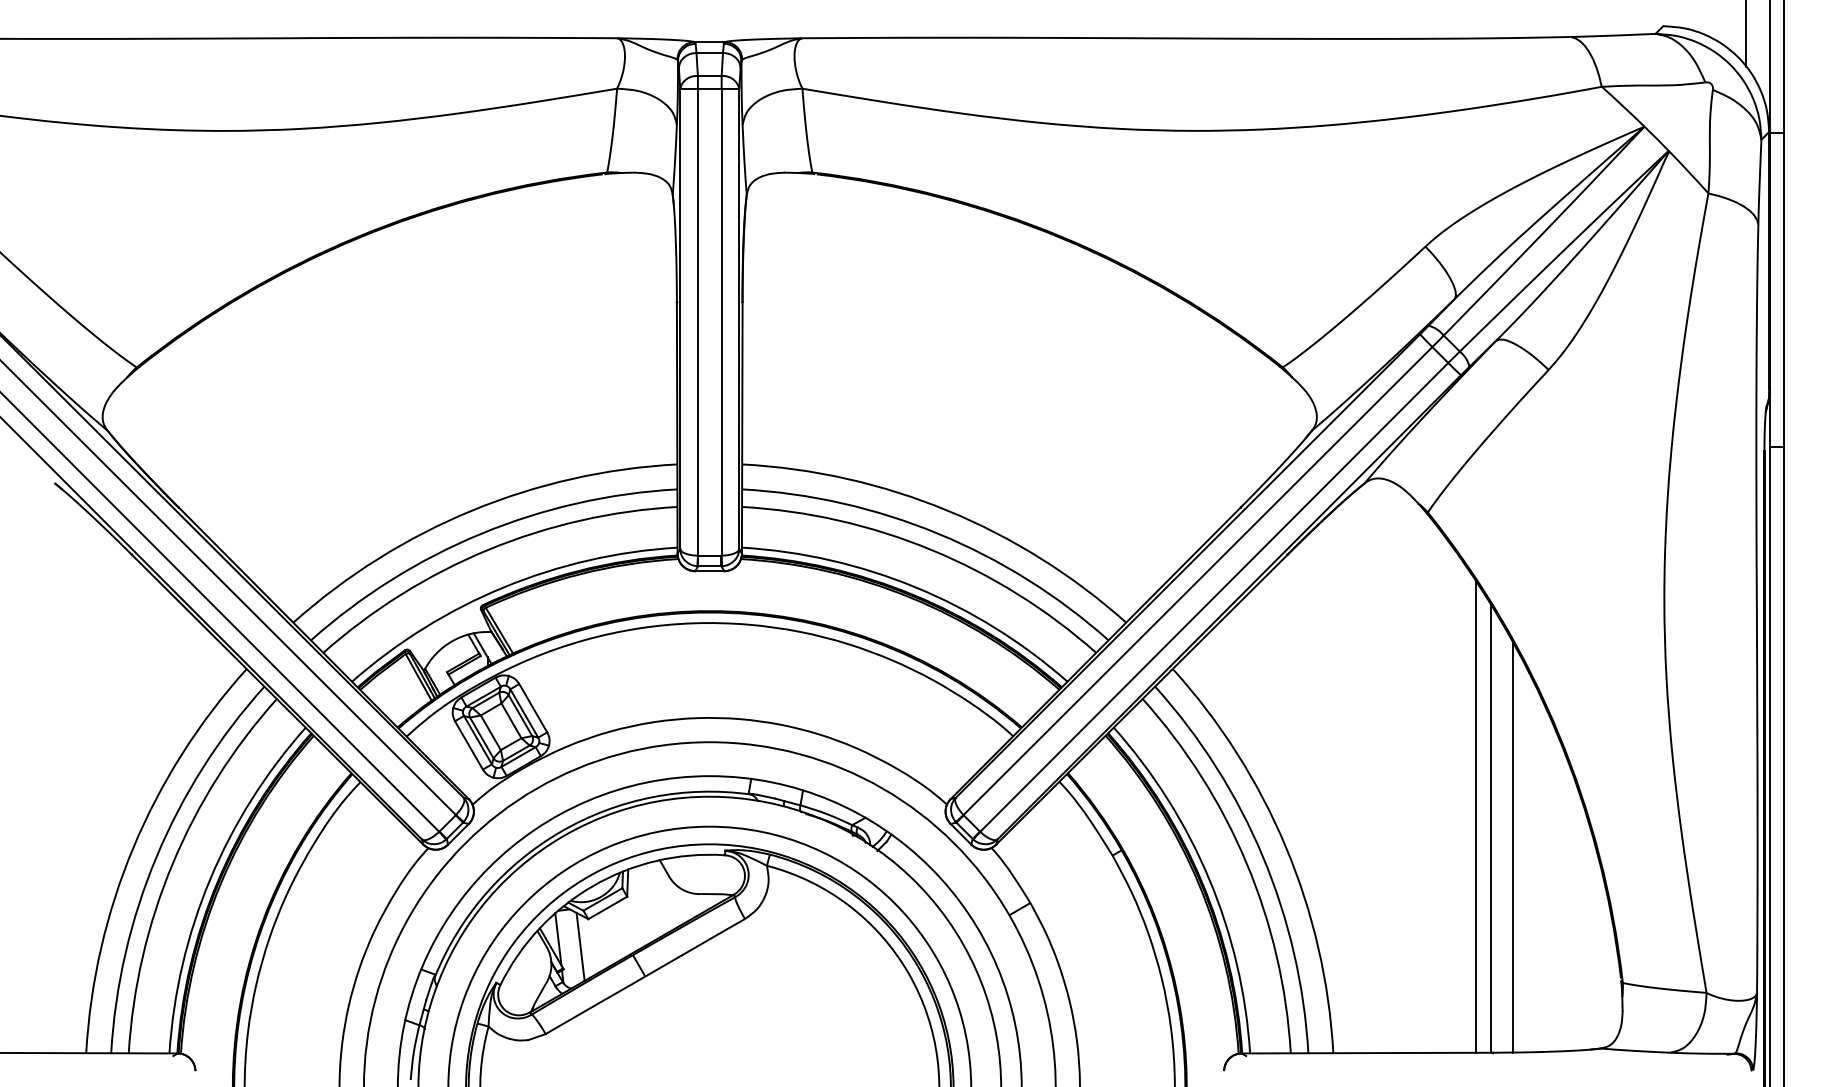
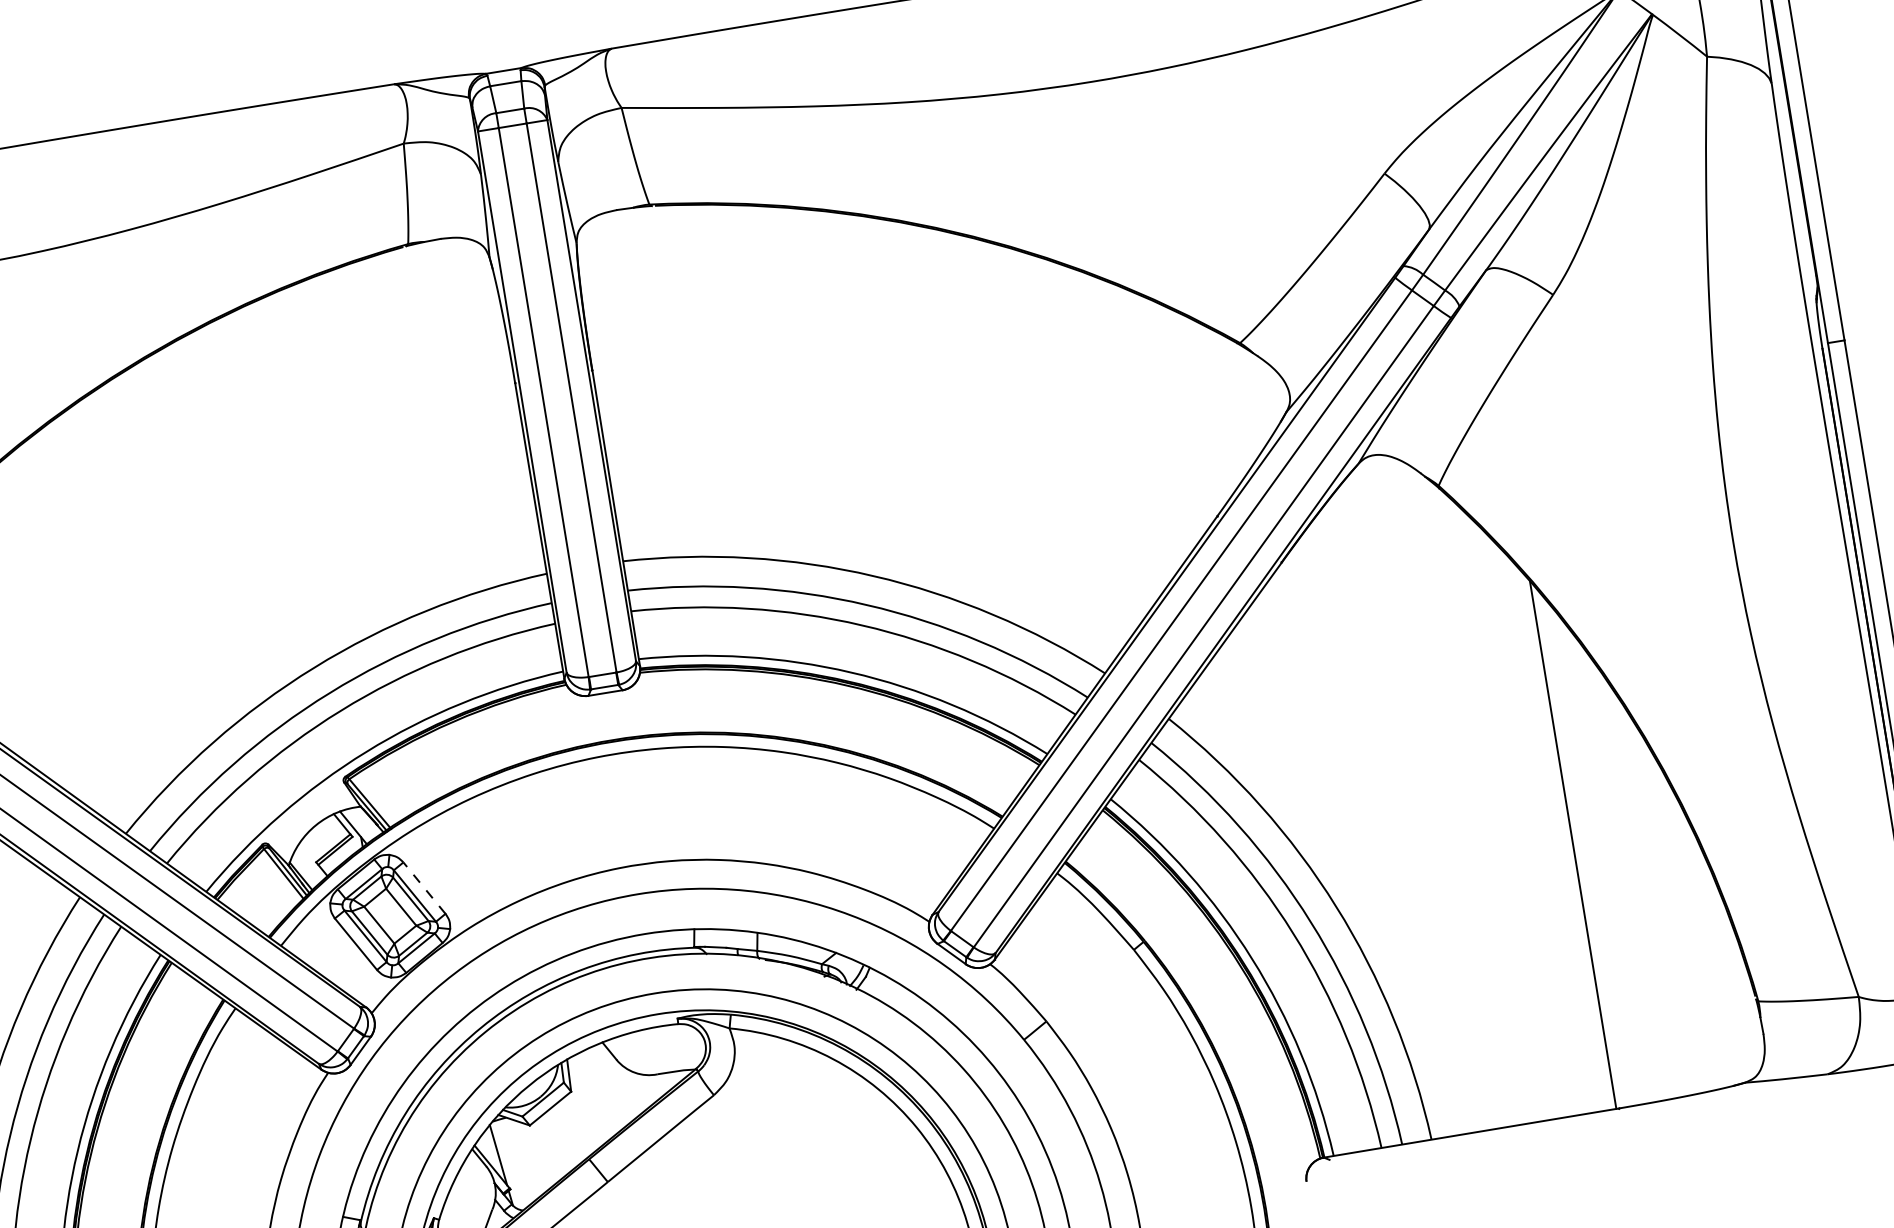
line: (533, 708) -> (424, 888), solid -> dashed
line: (1476, 816) -> (1554, 833), removed
line: (1513, 847) -> (1603, 863), removed
line: (580, 946) -> (525, 1159), removed

